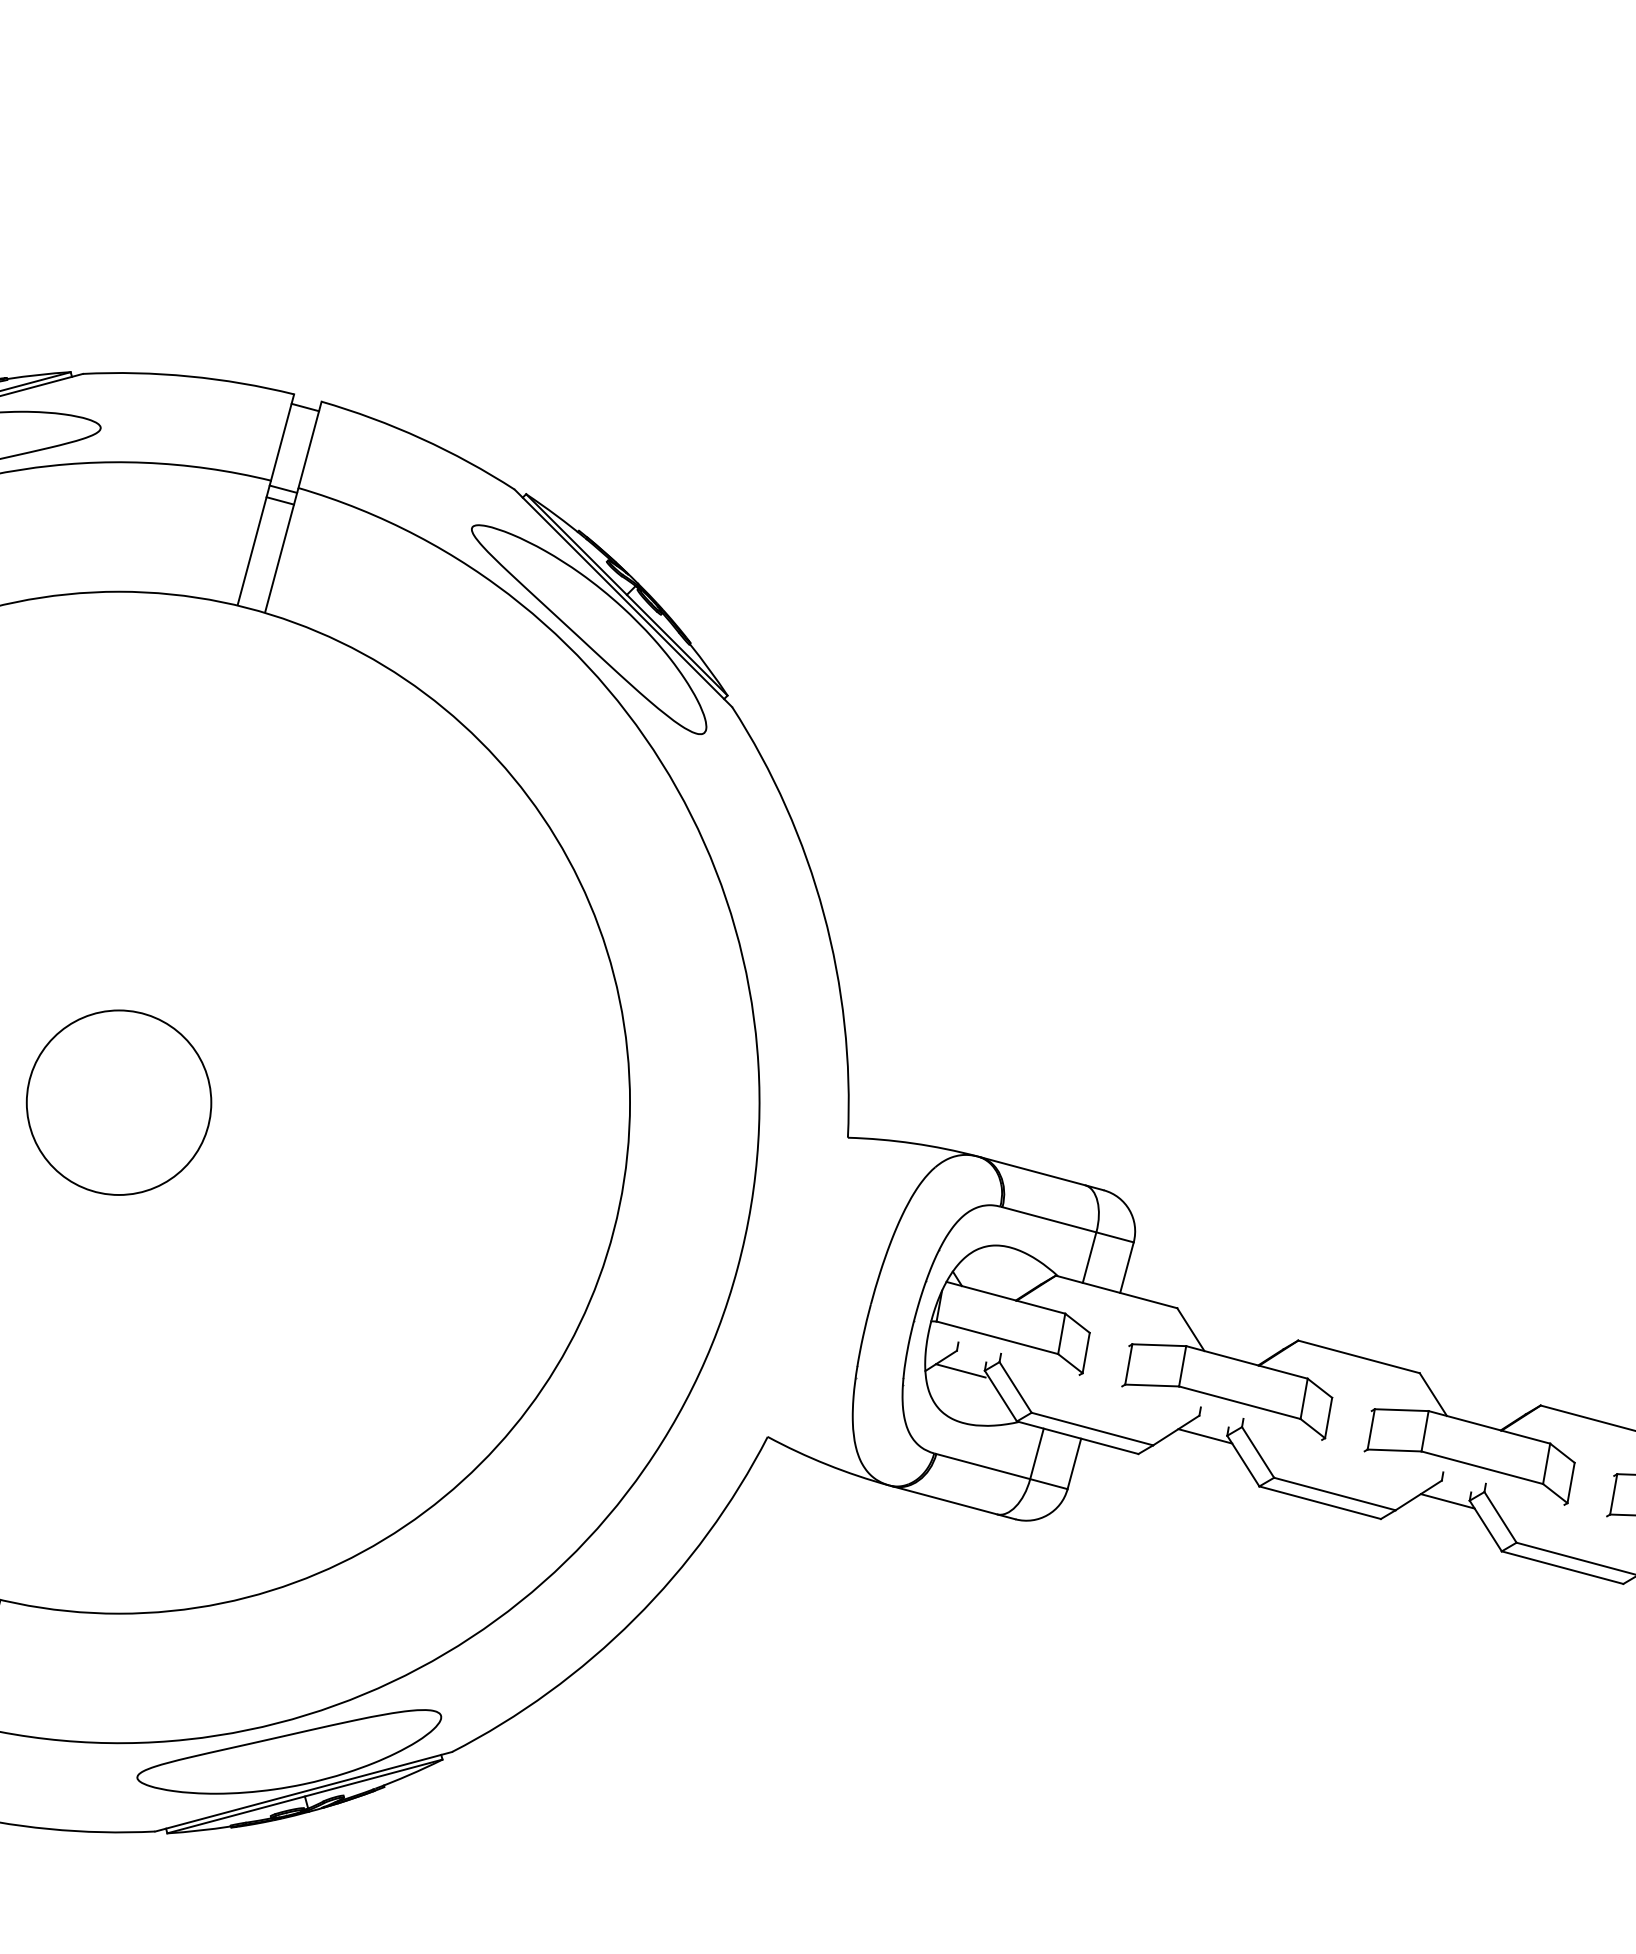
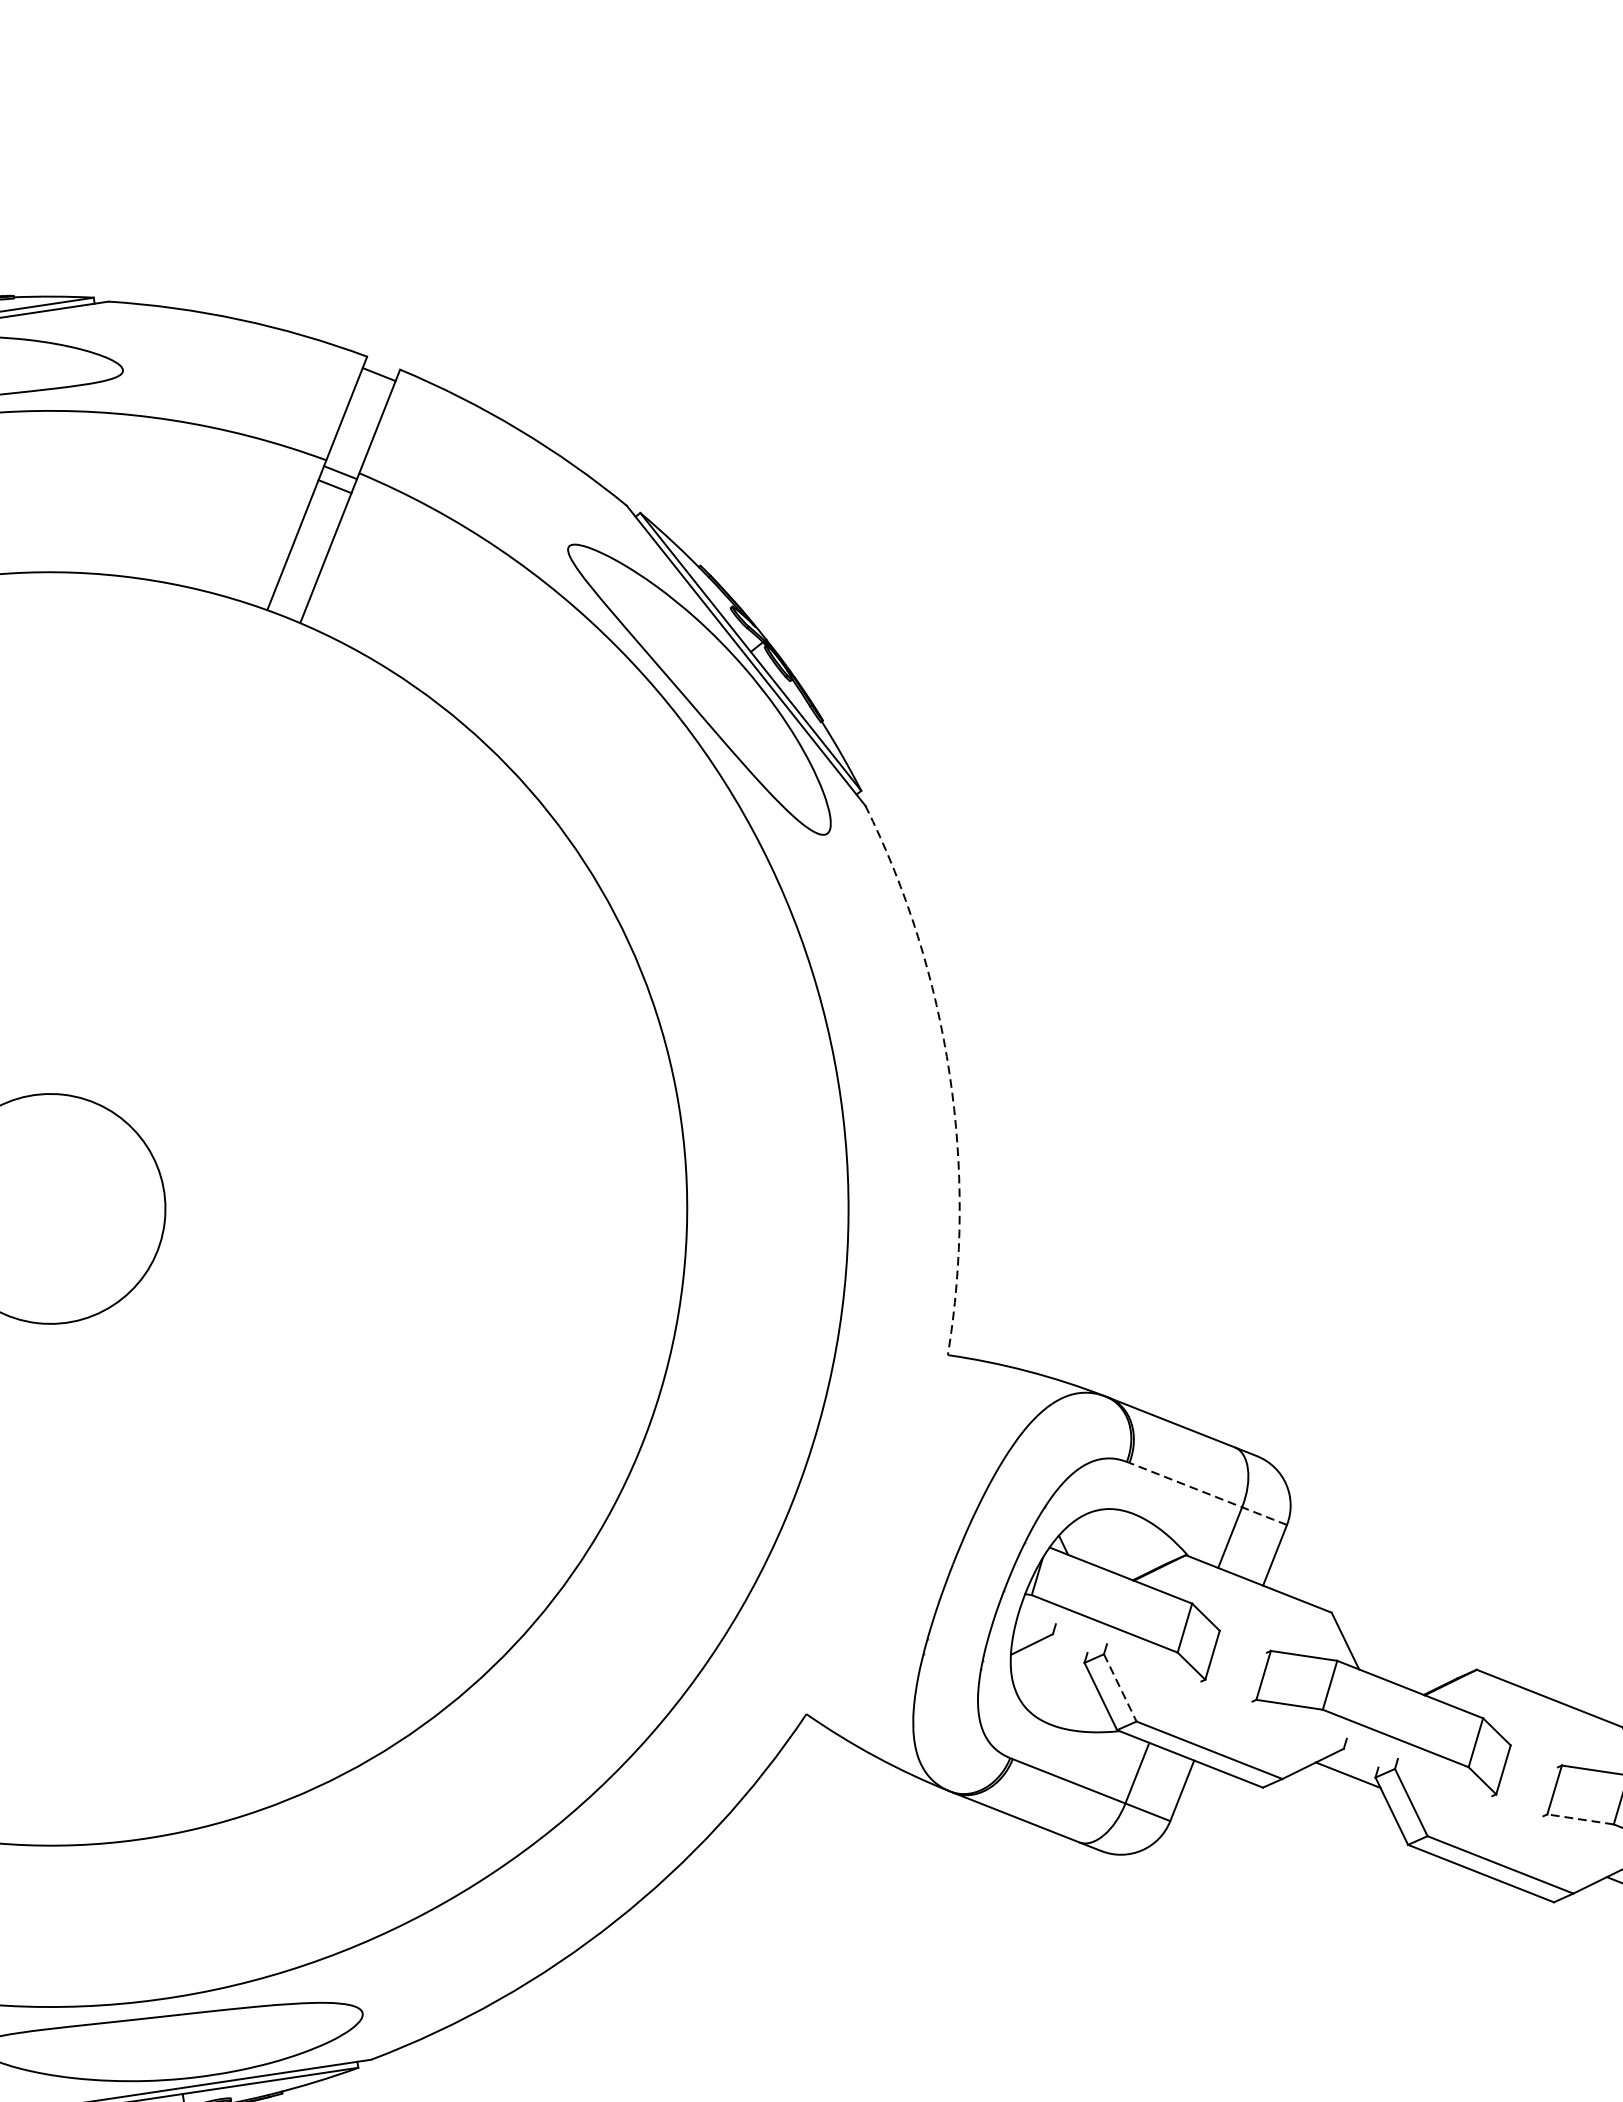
arc: (823, 913) -> (949, 1074), solid -> dashed
line: (1068, 1224) -> (1208, 1493), solid -> dashed
line: (960, 1370) -> (1054, 1659), removed
line: (1015, 1387) -> (1120, 1687), solid -> dashed
line: (1394, 1450) -> (1580, 1819), solid -> dashed

